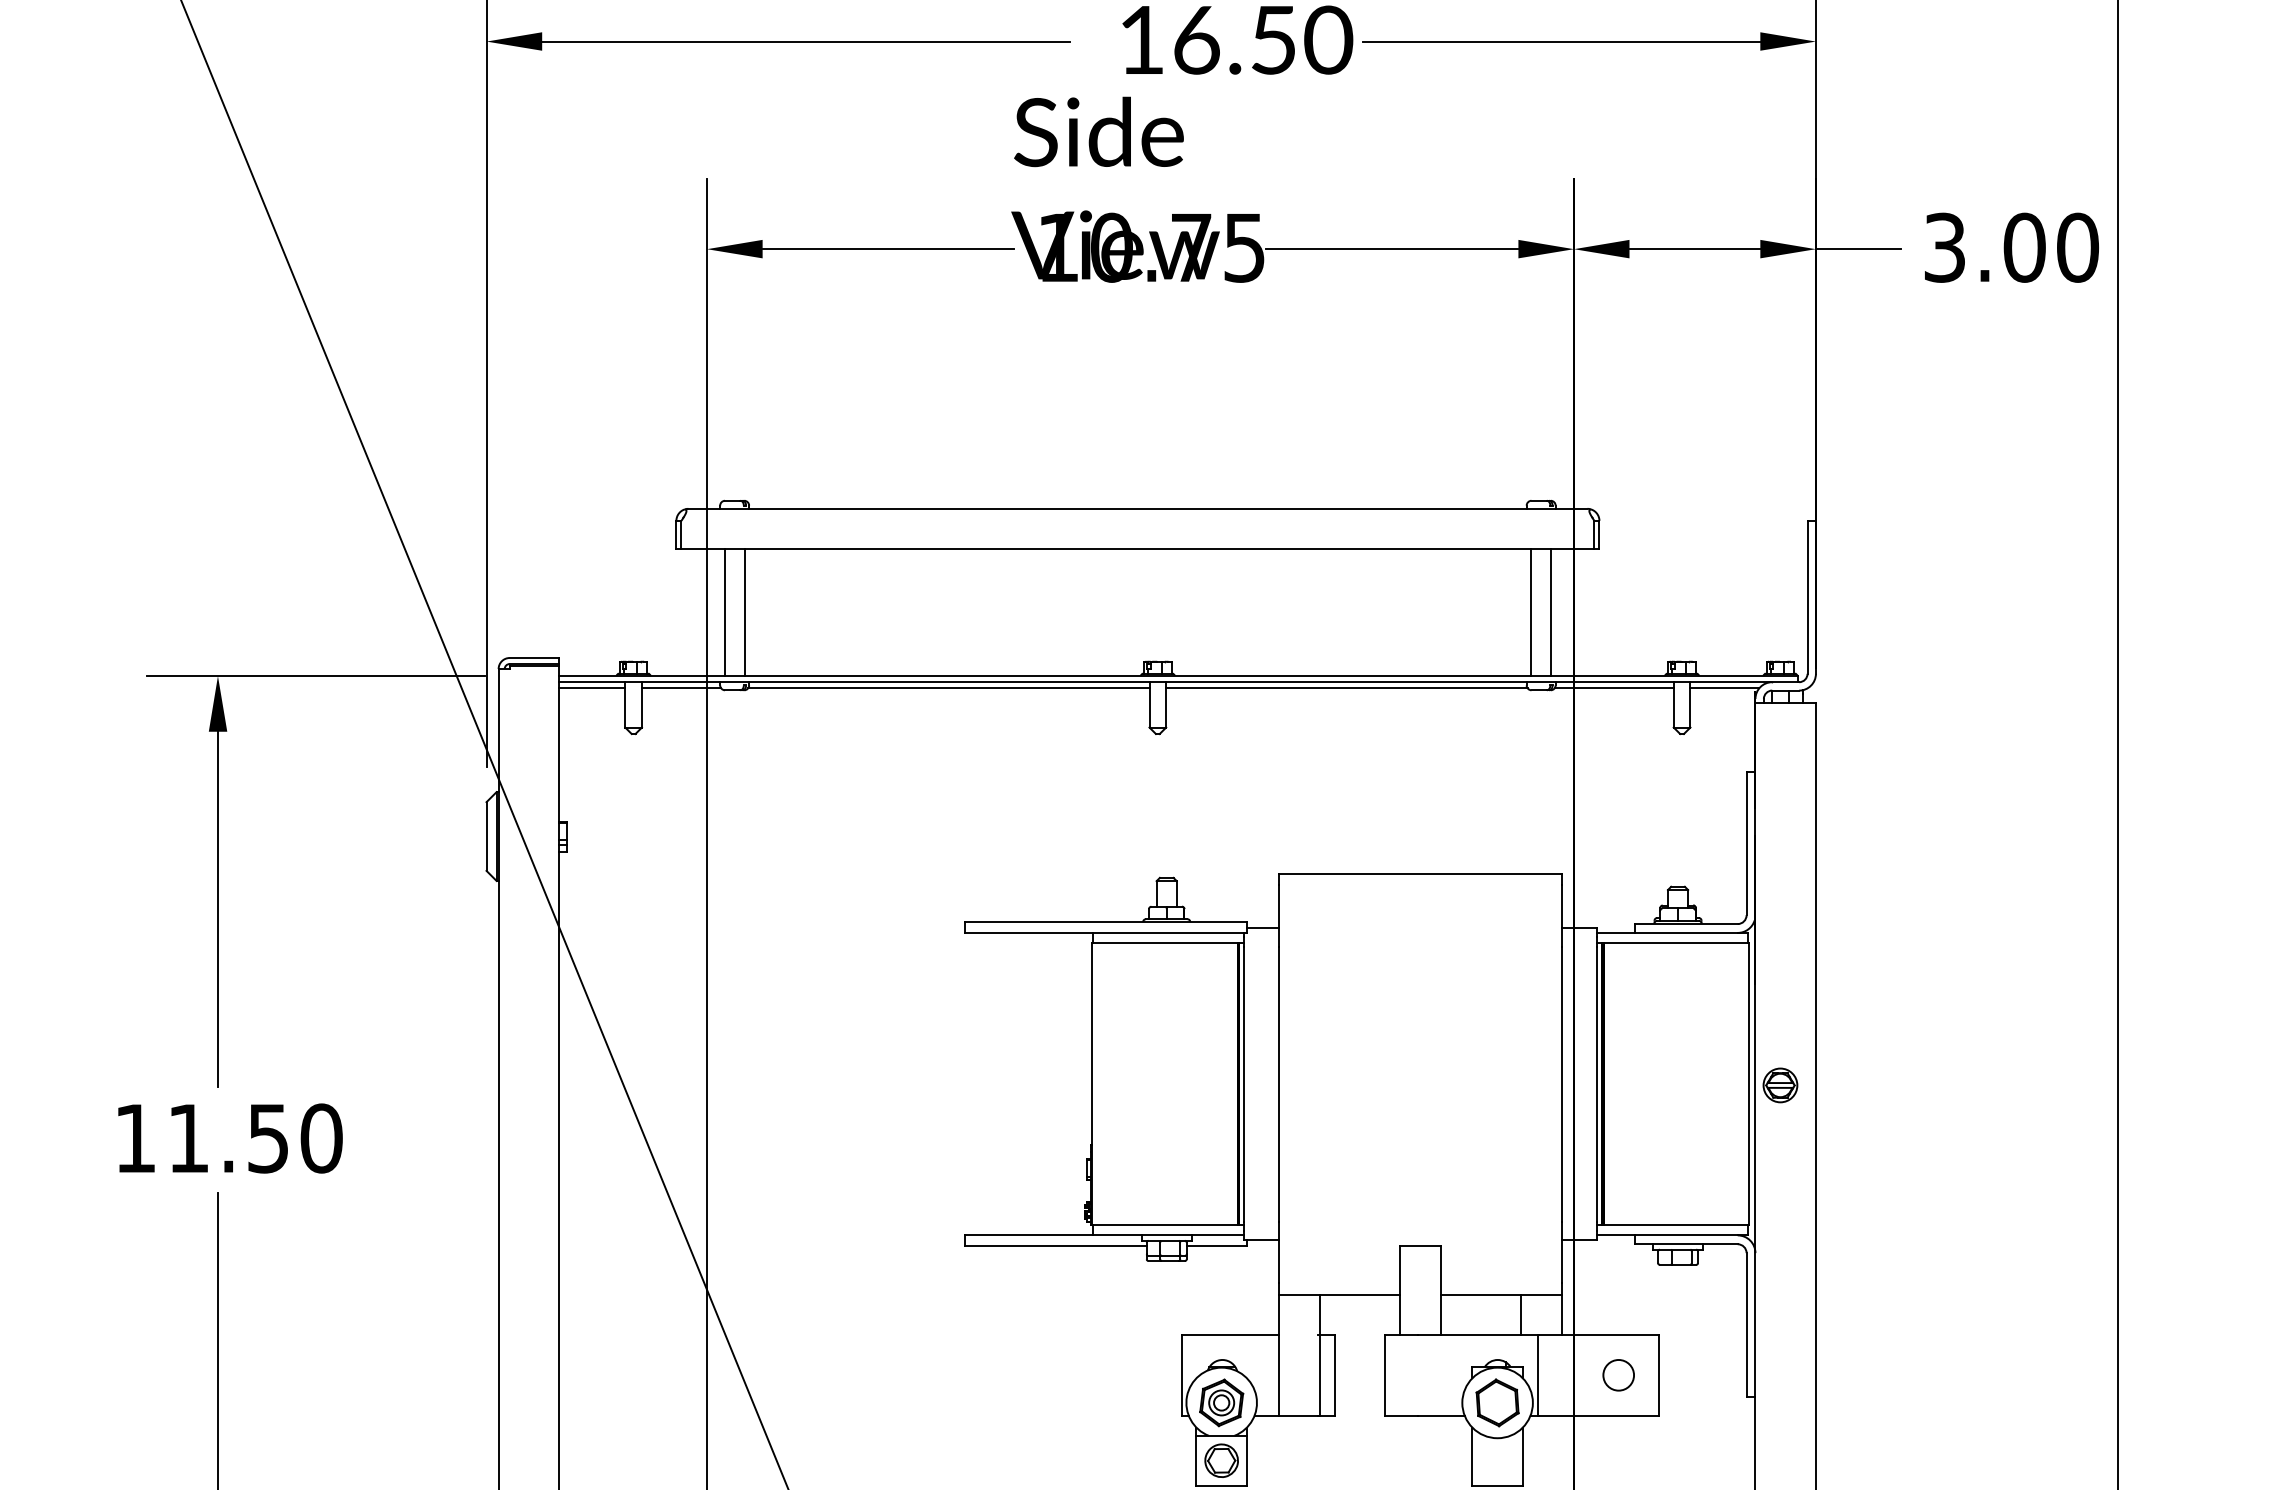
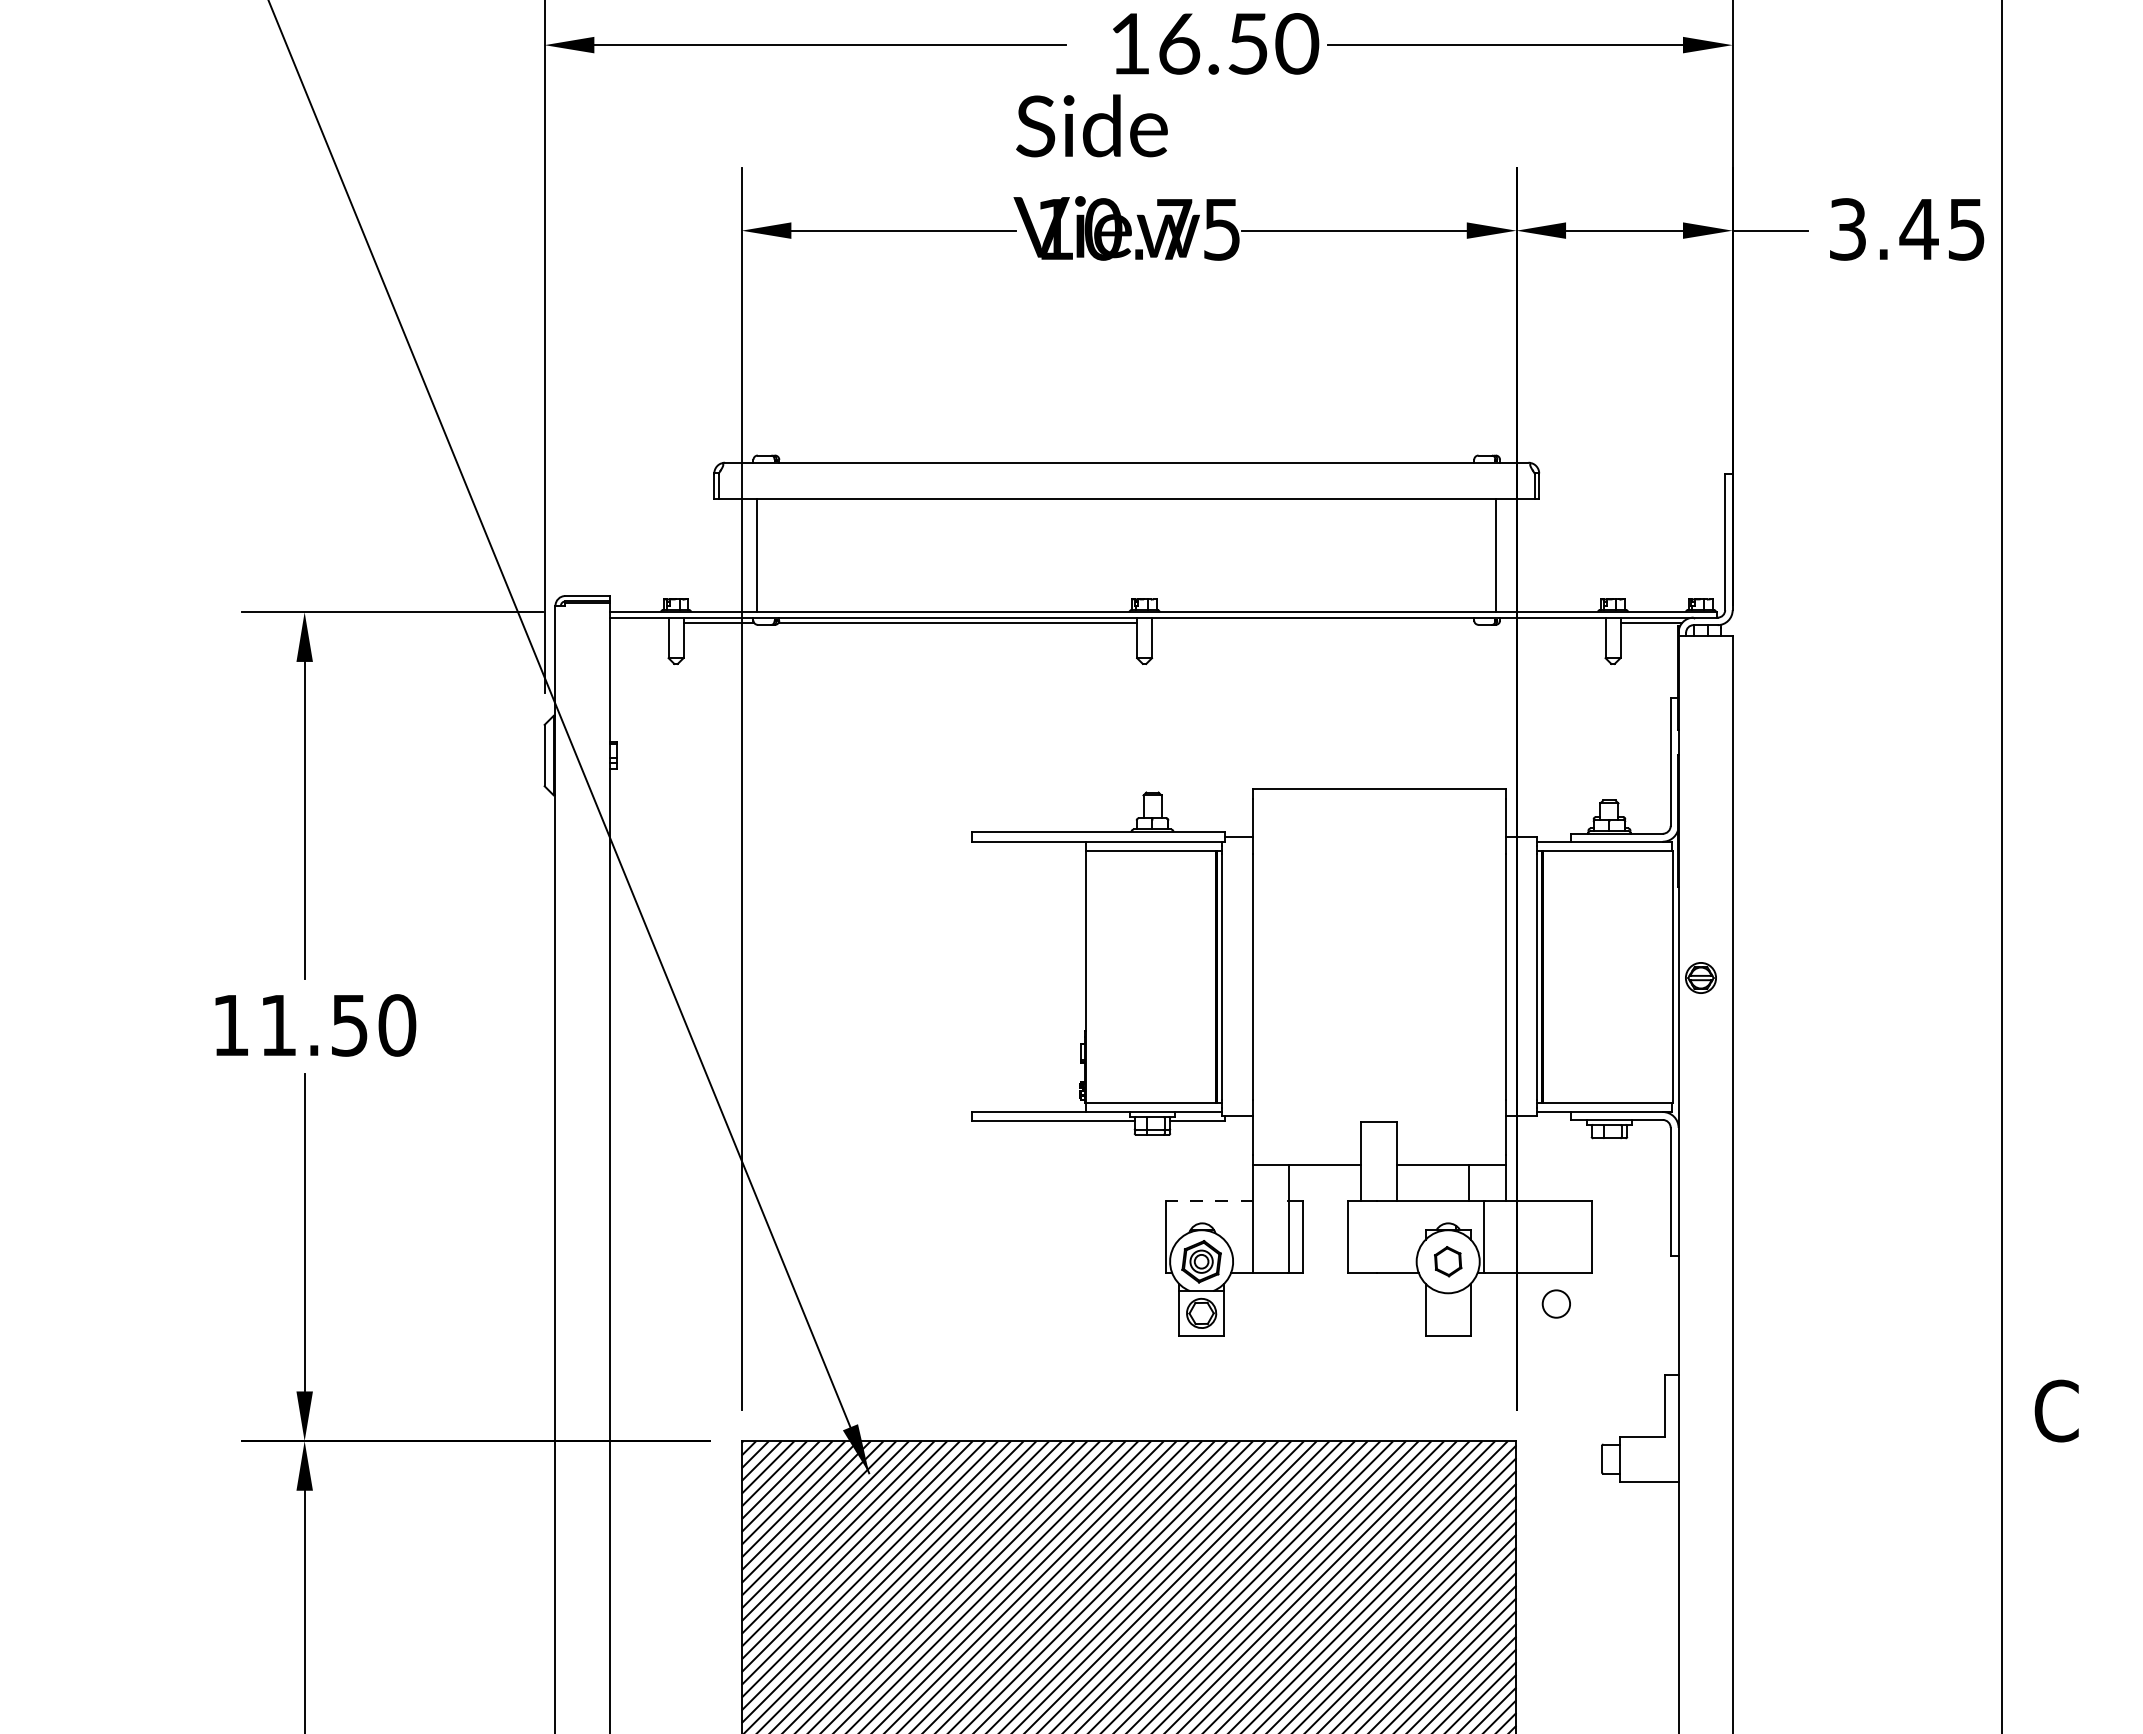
text: (2050, 247) -> (1942, 229), 3.00 -> 3.45
line: (744, 612) -> (775, 555), removed
line: (1531, 612) -> (1478, 555), removed
line: (591, 688) -> (638, 623), removed
line: (1346, 688) -> (1313, 623), removed
line: (1614, 688) -> (1552, 623), removed
line: (1230, 1335) -> (1209, 1201), solid -> dashed
circle: (1617, 1374) -> (1555, 1303), moved
part: (1496, 1402) -> (1447, 1261), size x0.7

